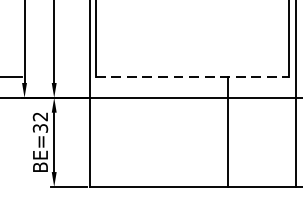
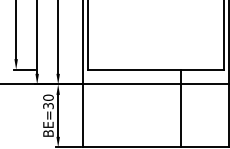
line: (193, 76) -> (156, 69), dashed -> solid
text: (40, 116) -> (48, 97), BE=32 -> BE=30

